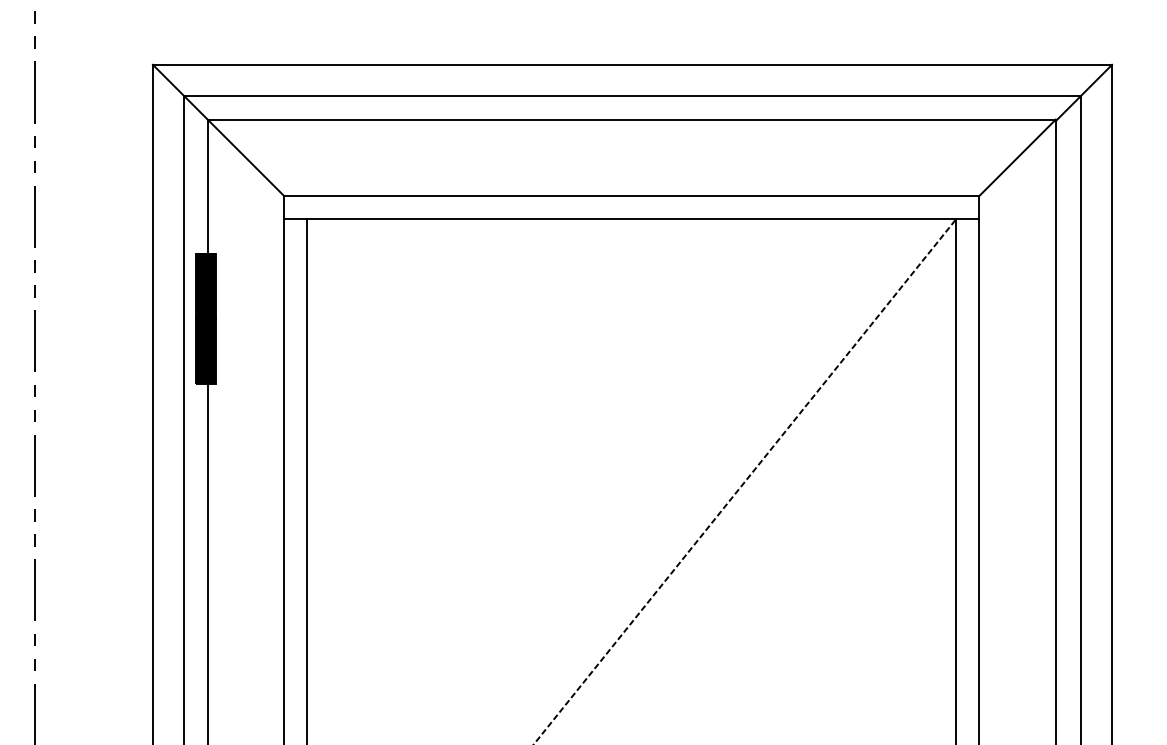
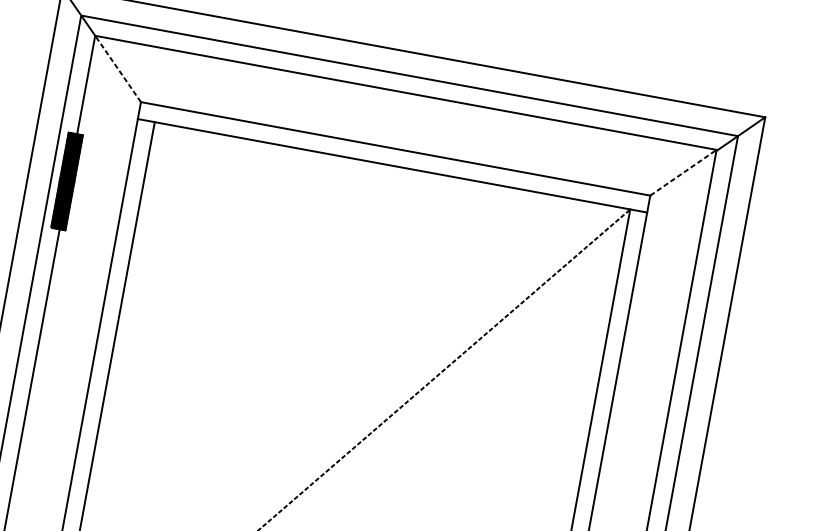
line: (245, 157) -> (117, 68), solid -> dashed
line: (1017, 157) -> (683, 172), solid -> dashed

